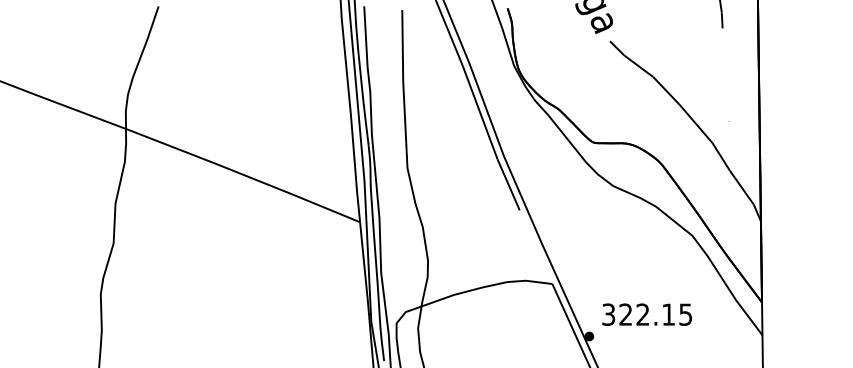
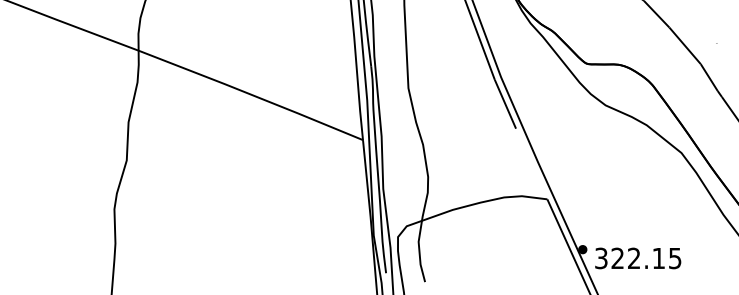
text: (646, 314) -> (637, 258), moved

